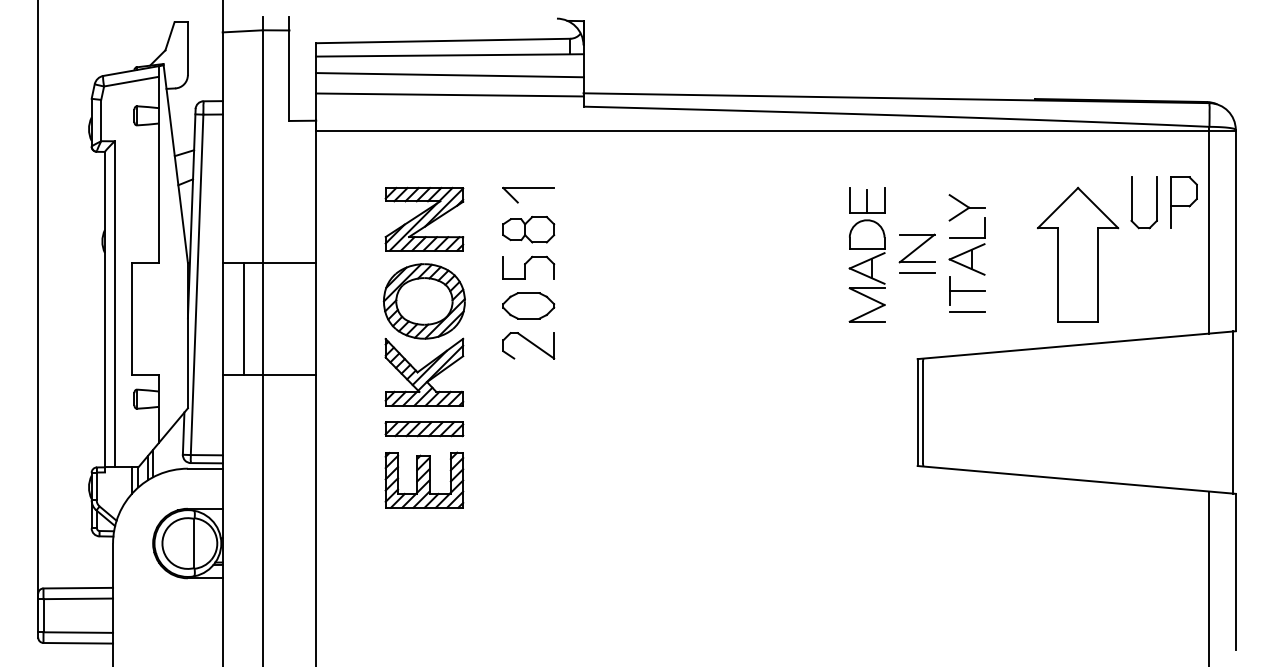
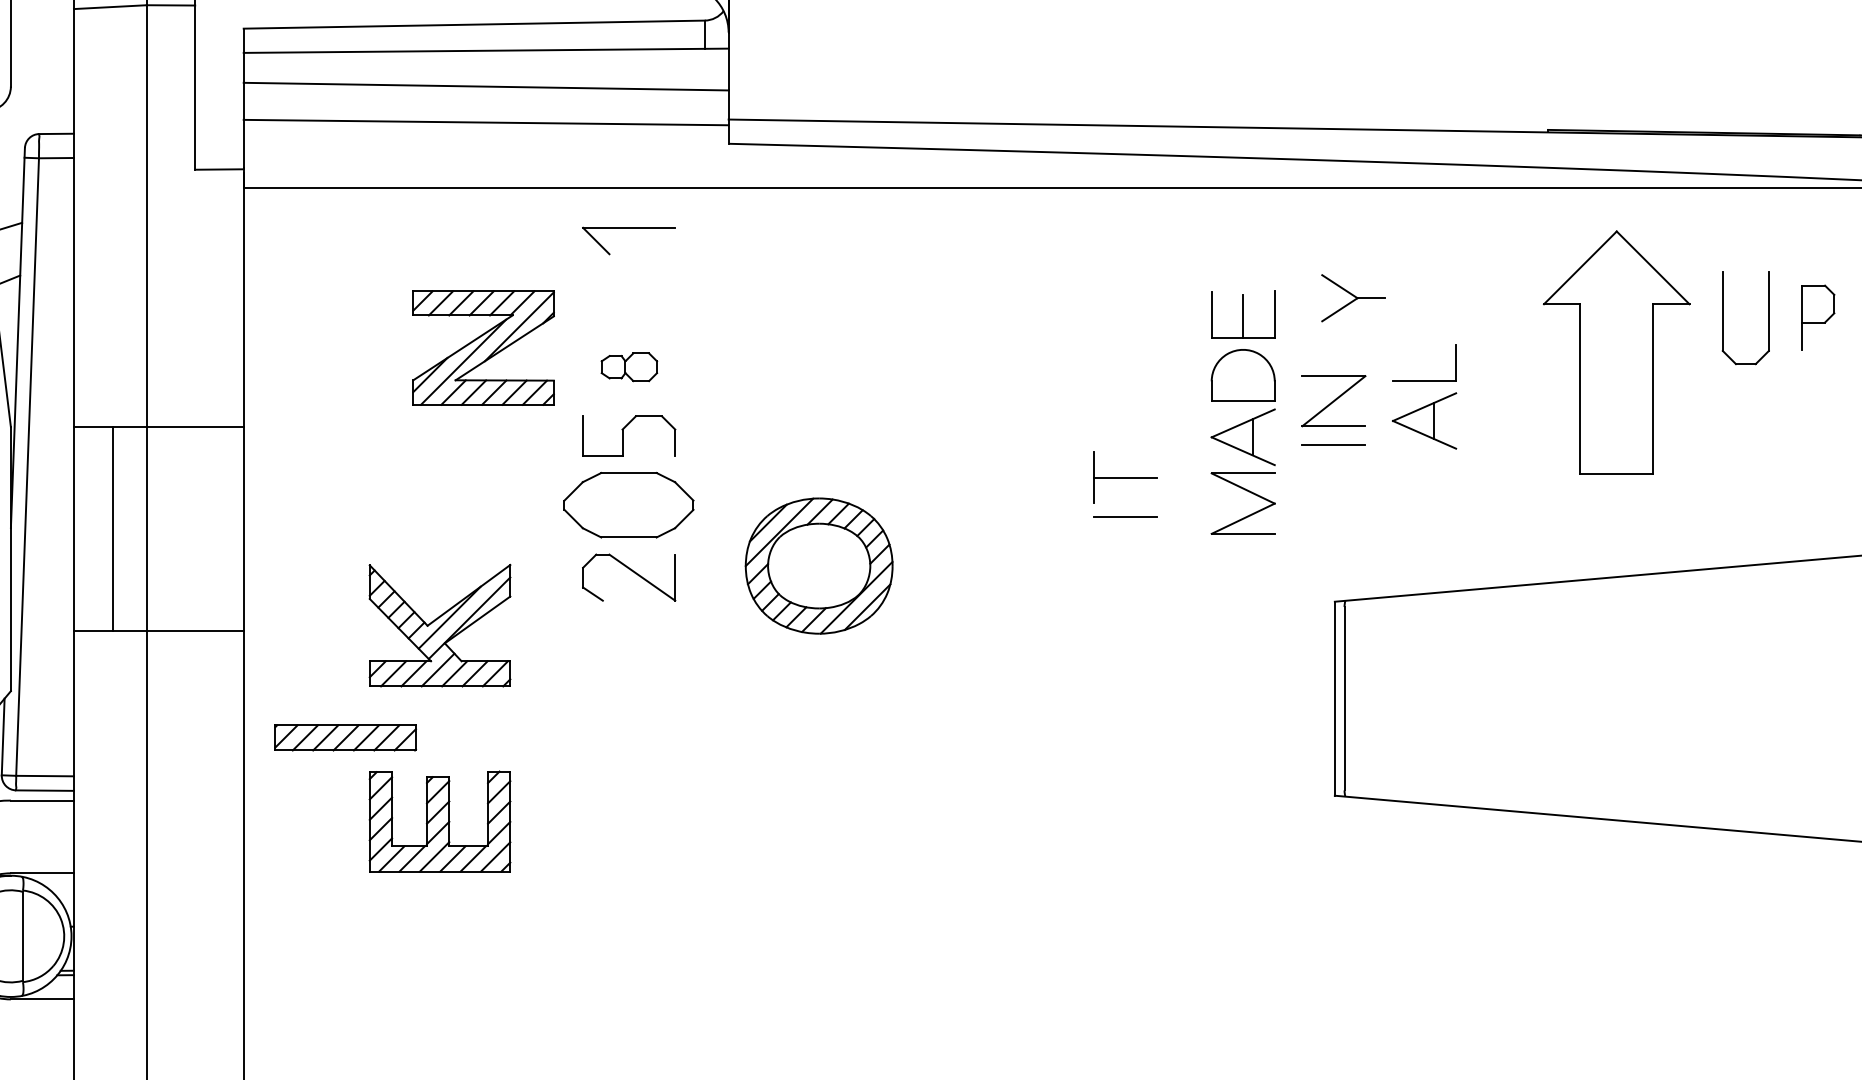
part: (528, 188) -> (628, 228), moved
part: (1183, 202) -> (1817, 317), size x0.7
part: (966, 207) -> (1352, 297), moved
part: (424, 218) -> (483, 346), moved
part: (528, 229) -> (628, 366), size x0.6
part: (1078, 254) -> (1617, 352), moved
part: (967, 294) -> (1125, 484), moved
part: (423, 301) -> (817, 566), moved
part: (528, 305) -> (628, 504), size x1.4
part: (424, 429) -> (345, 738), moved

